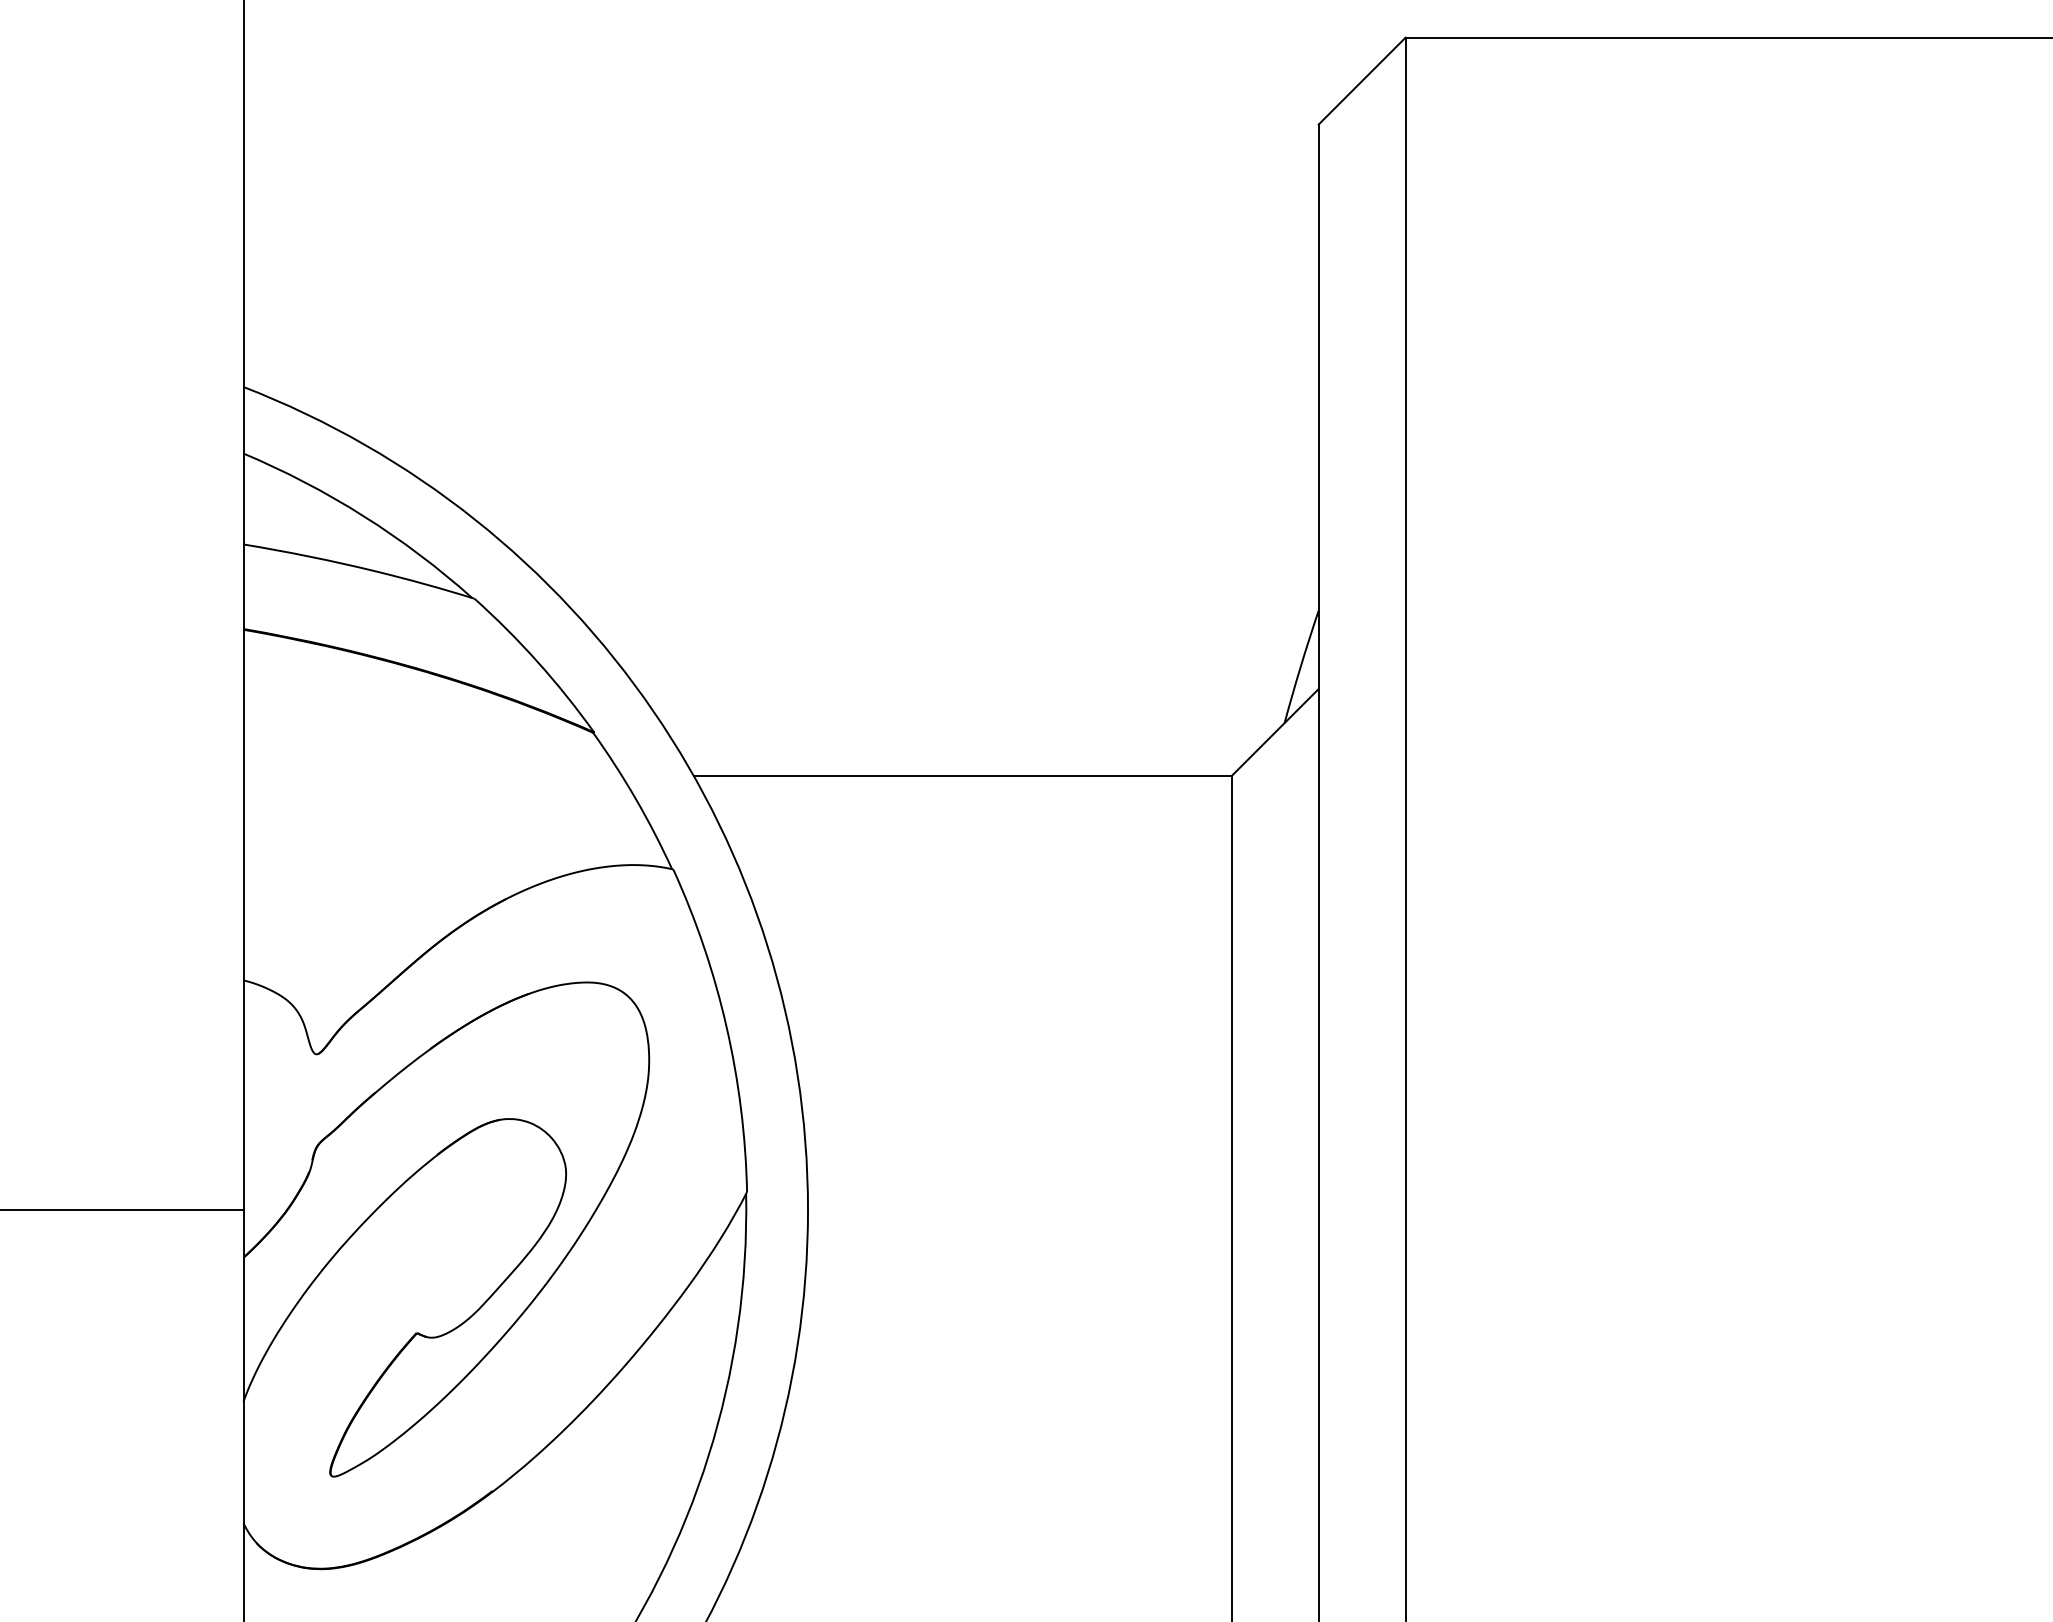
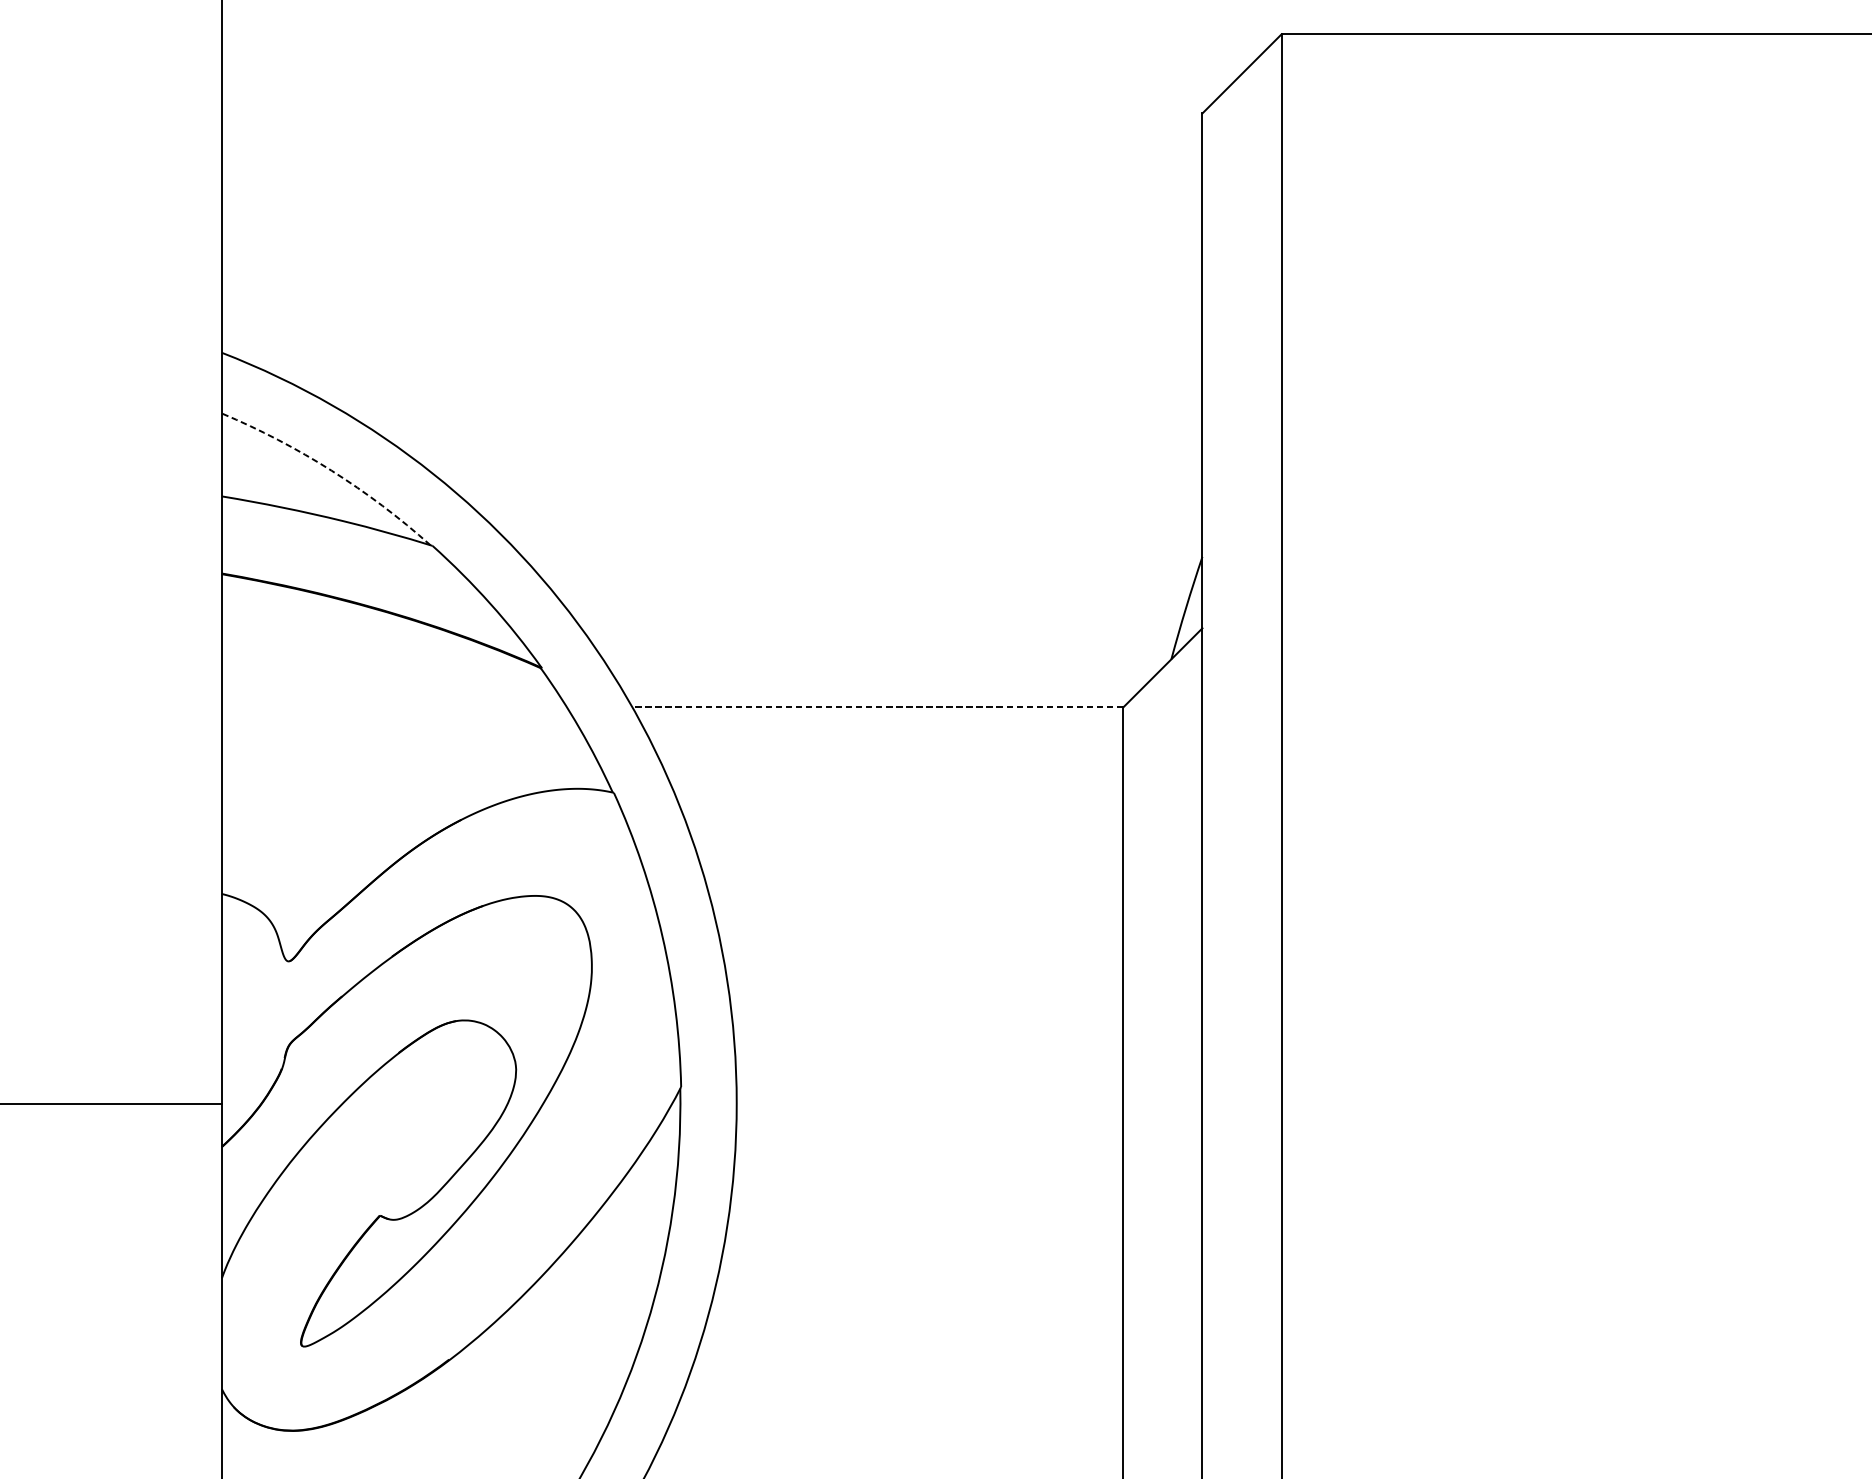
arc: (363, 516) -> (331, 470), solid -> dashed
line: (962, 775) -> (877, 707), solid -> dashed

